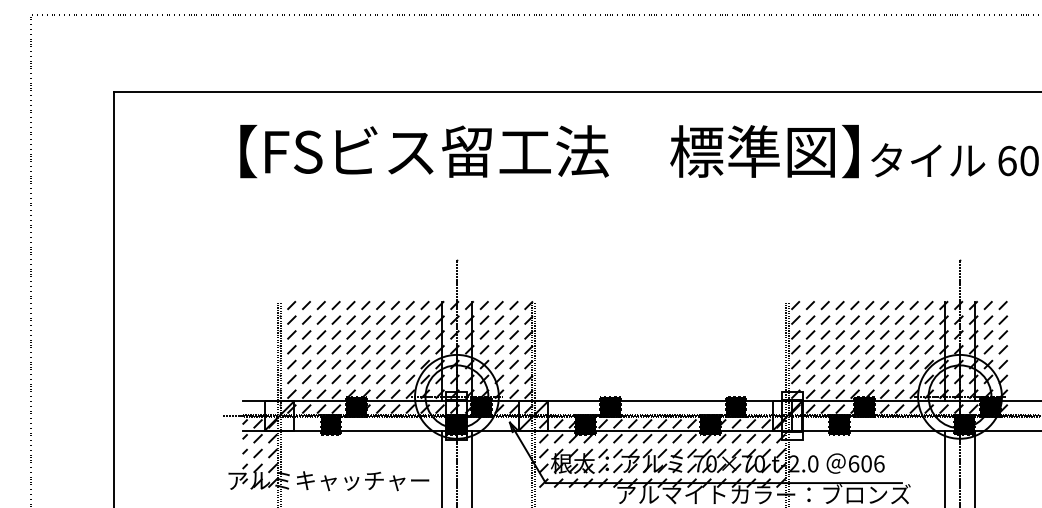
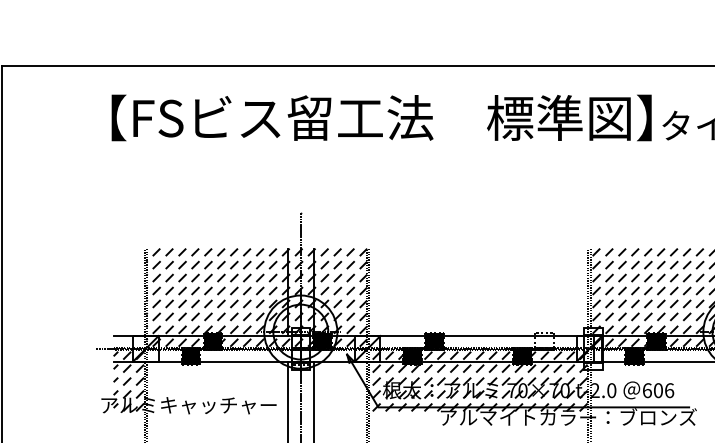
fill: (735, 405) -> (543, 339), removed
fill: (456, 425) -> (300, 357), removed

